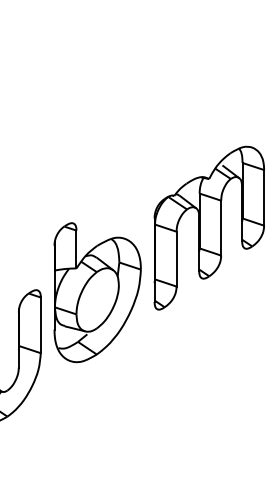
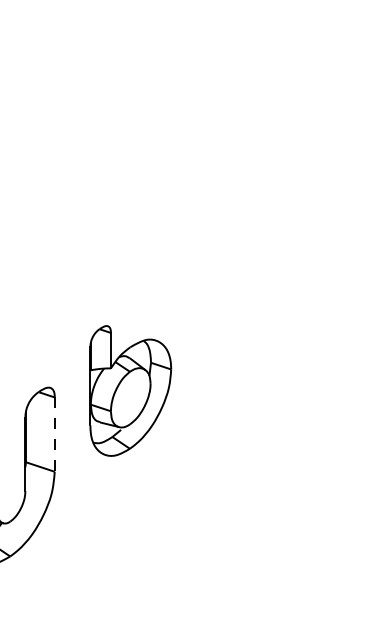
part: (209, 227) -> (279, 304), removed
part: (97, 292) -> (130, 390), size x0.7
line: (40, 326) -> (54, 435), solid -> dashed

